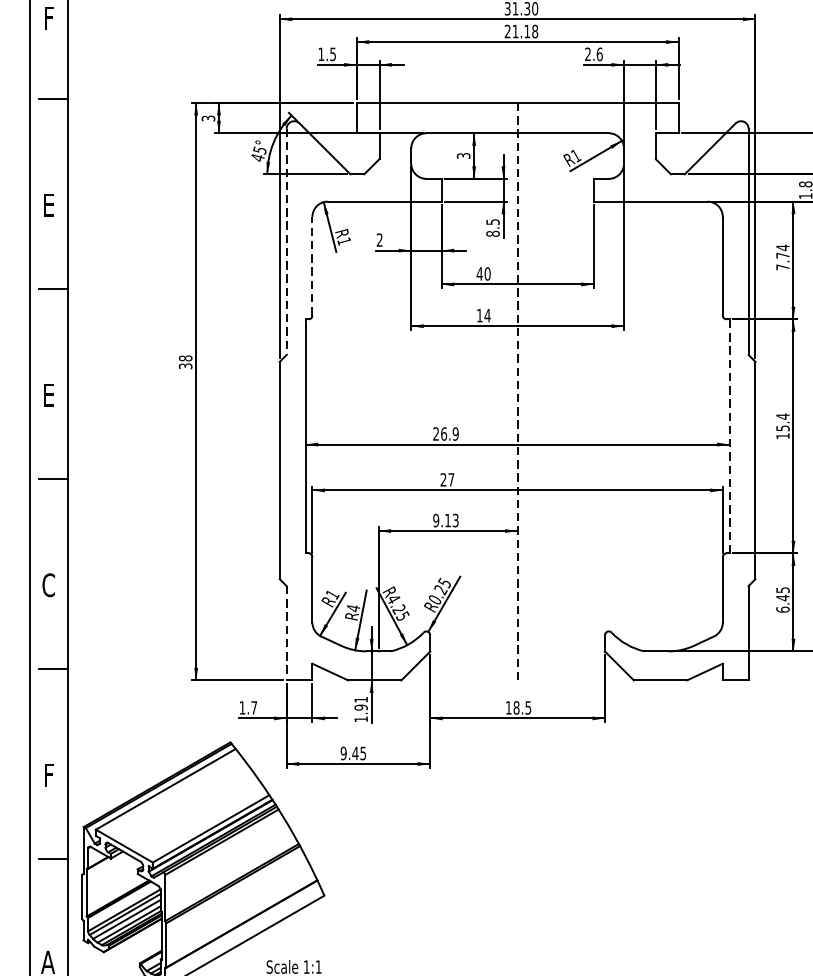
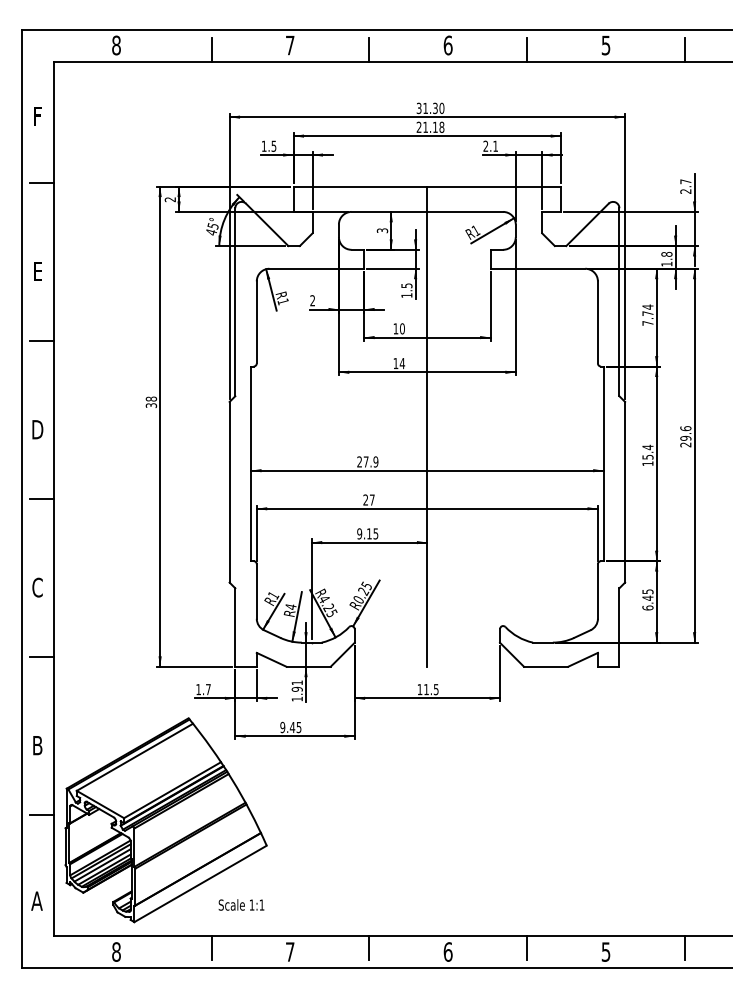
text: (599, 53) -> (495, 145), 2.6 -> 2.1
text: (208, 118) -> (170, 199), 3 -> 2
text: (492, 233) -> (406, 295), 8.5 -> 1.5
line: (286, 242) -> (235, 302), dashed -> solid
line: (312, 266) -> (256, 322), dashed -> solid
text: (479, 273) -> (395, 328), 40 -> 10
line: (517, 392) -> (427, 427), dashed -> solid
text: (48, 395) -> (37, 429), E -> D
text: (443, 433) -> (365, 461), 26.9 -> 27.9
line: (729, 435) -> (603, 463), dashed -> solid
text: (455, 520) -> (375, 533), 9.13 -> 9.15
line: (286, 634) -> (235, 628), dashed -> solid
text: (516, 707) -> (426, 689), 18.5 -> 11.5
text: (48, 775) -> (37, 745), F -> B

